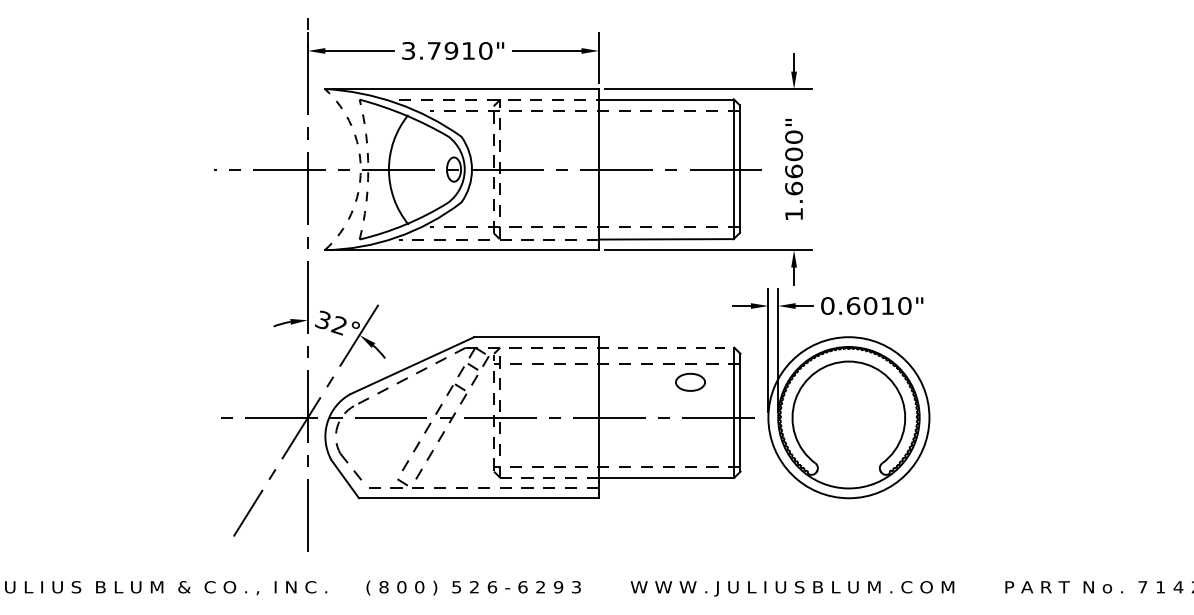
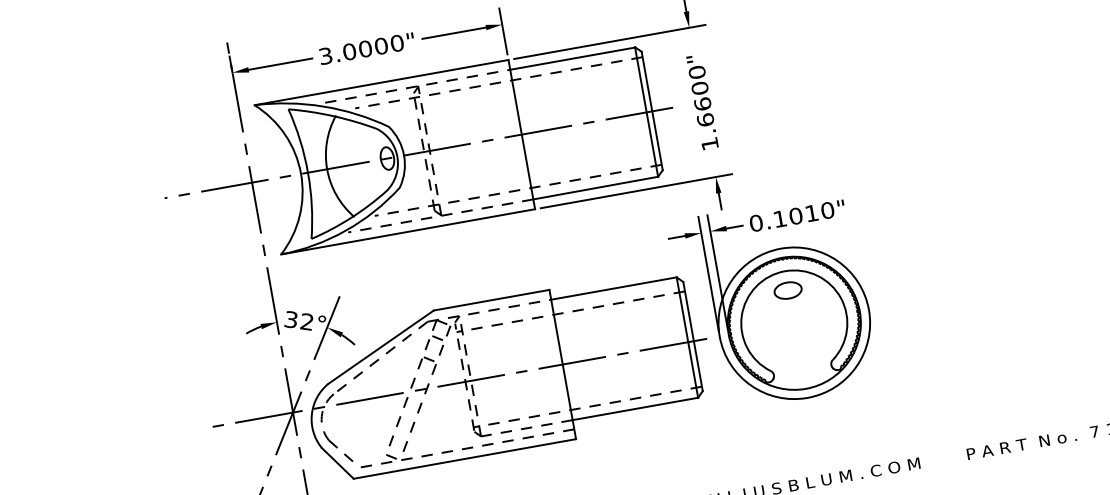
text: (451, 50) -> (365, 48), 3.7910" -> 3.0000"
arc: (360, 169) -> (300, 173), dashed -> solid
arc: (368, 169) -> (308, 172), dashed -> solid
text: (853, 305) -> (780, 218), 0.6010" -> 0.1010"
line: (666, 347) -> (613, 288), dashed -> solid
part: (690, 381) -> (787, 289), moved

